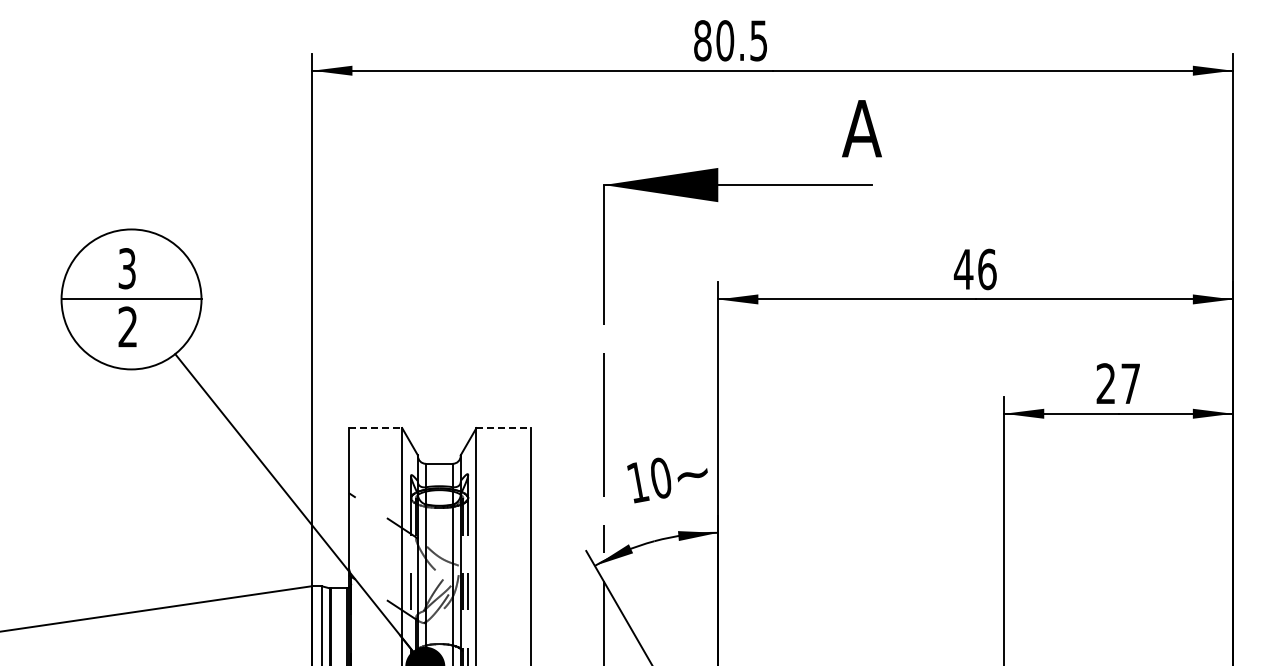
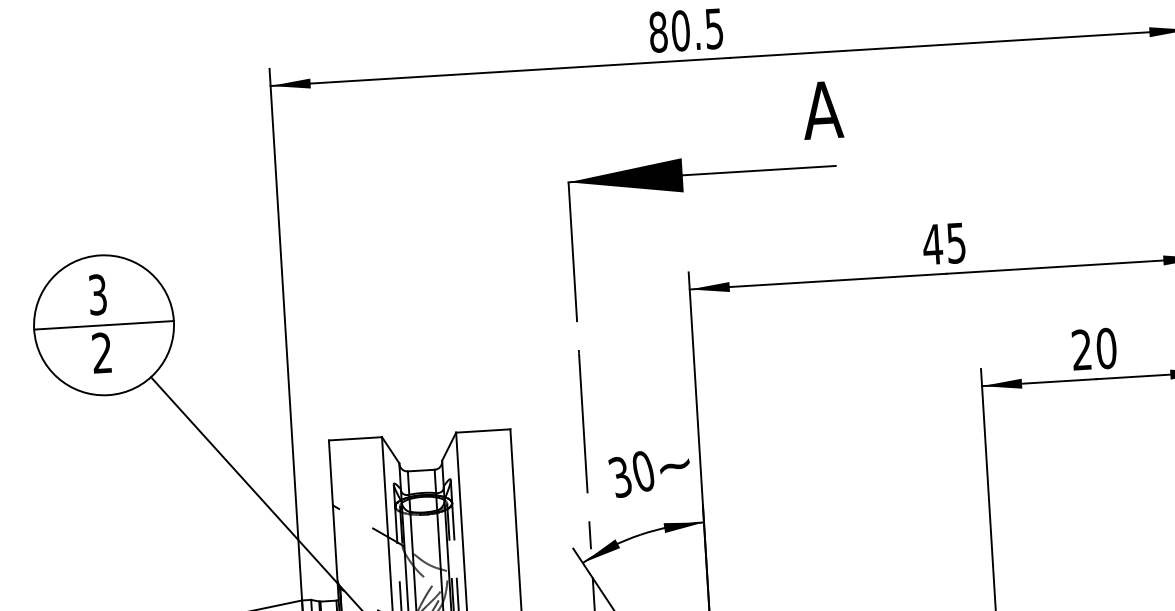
text: (987, 269) -> (956, 243), 46 -> 45
text: (1130, 383) -> (1106, 348), 27 -> 20
line: (375, 428) -> (355, 439), dashed -> solid
line: (504, 428) -> (484, 431), dashed -> solid
text: (637, 482) -> (620, 477), 10 -> 30

